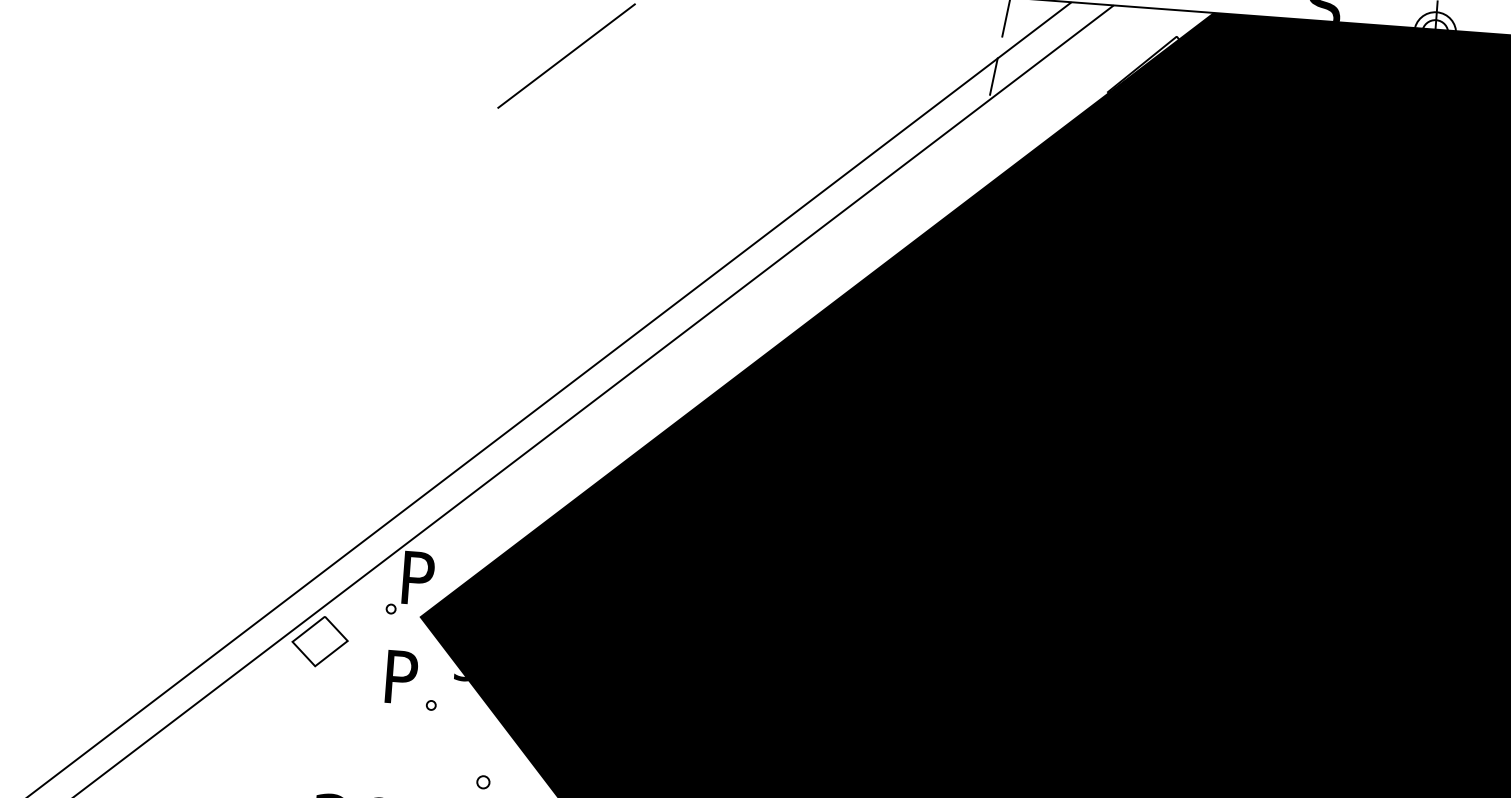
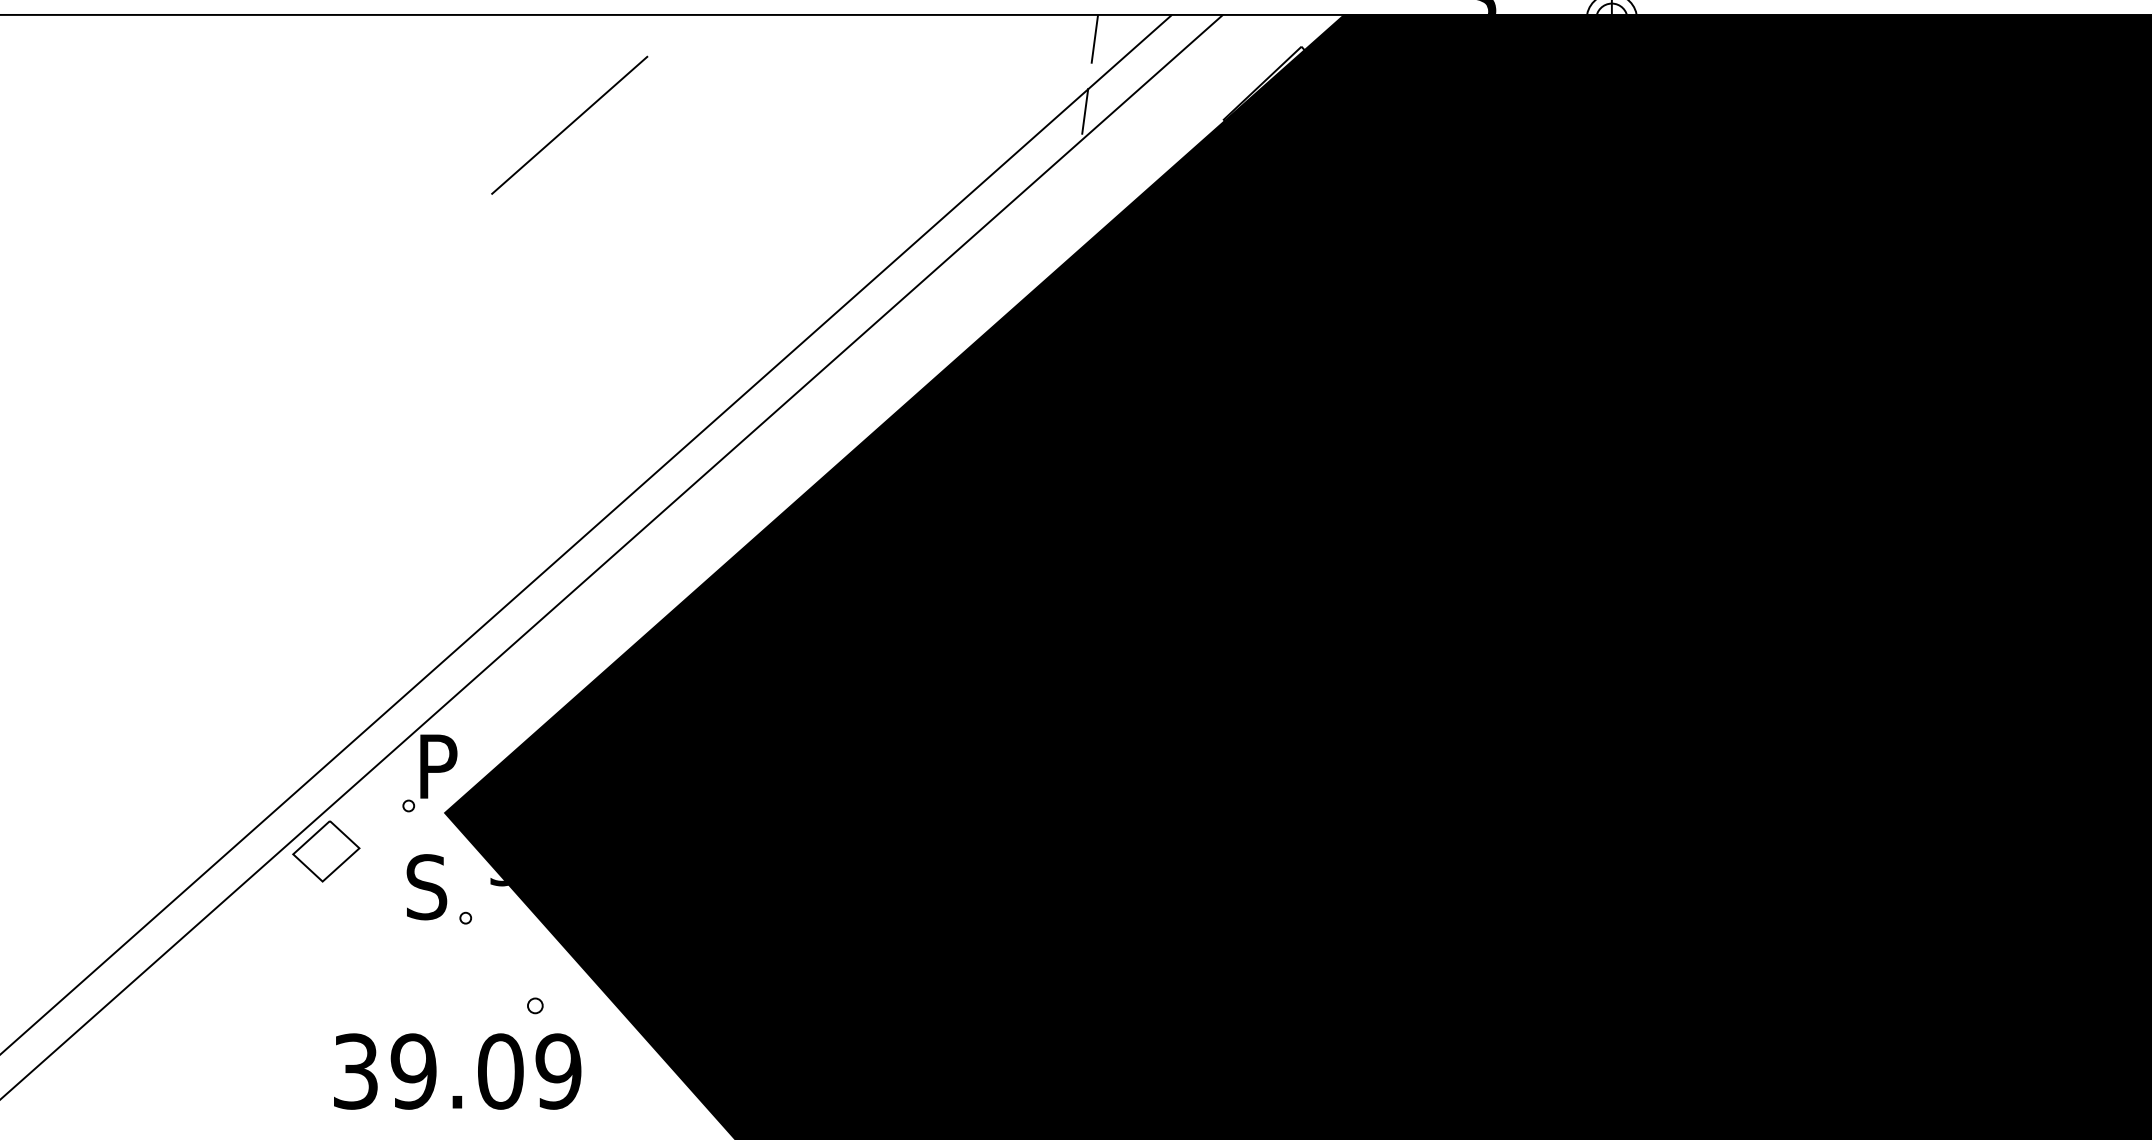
text: (400, 677) -> (426, 887), P -> S

